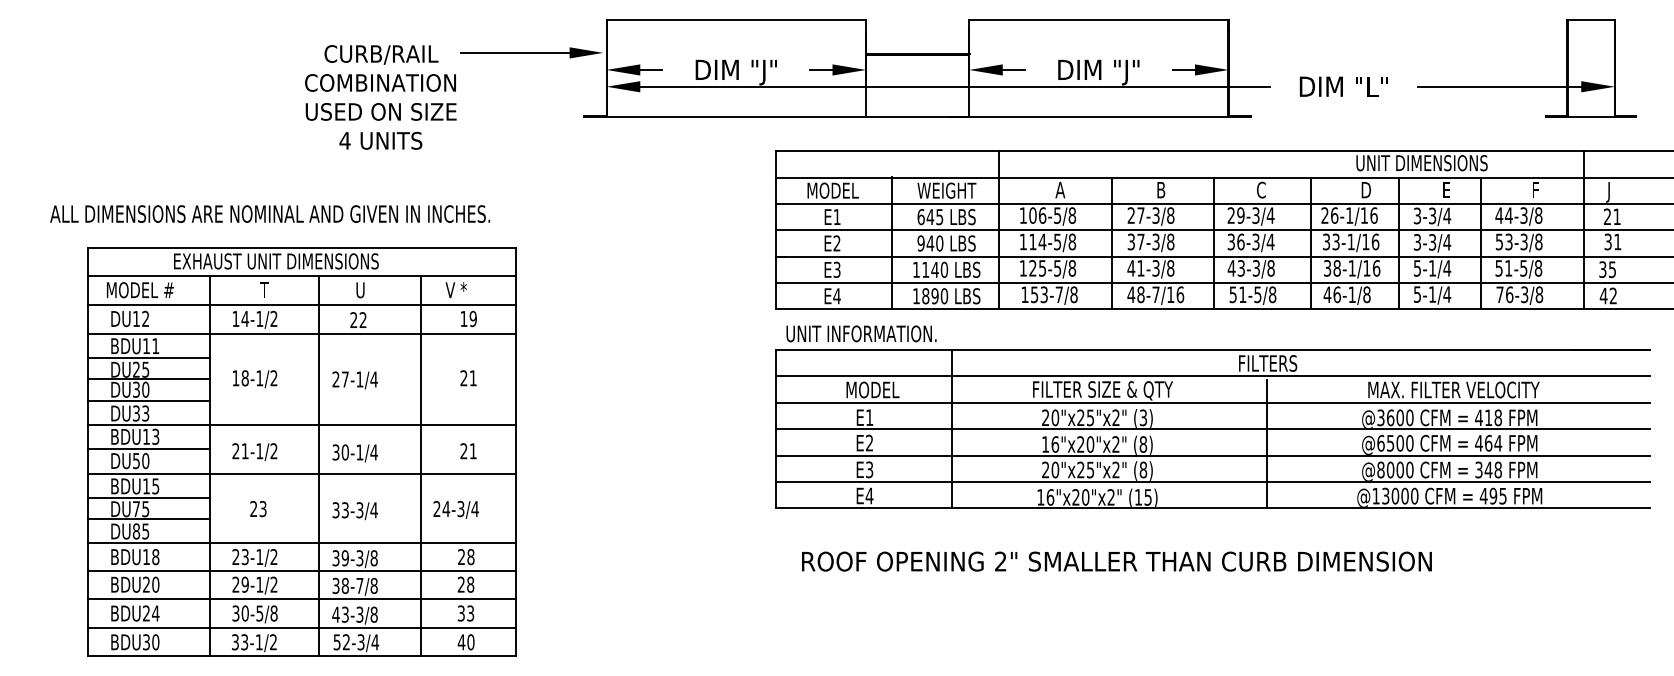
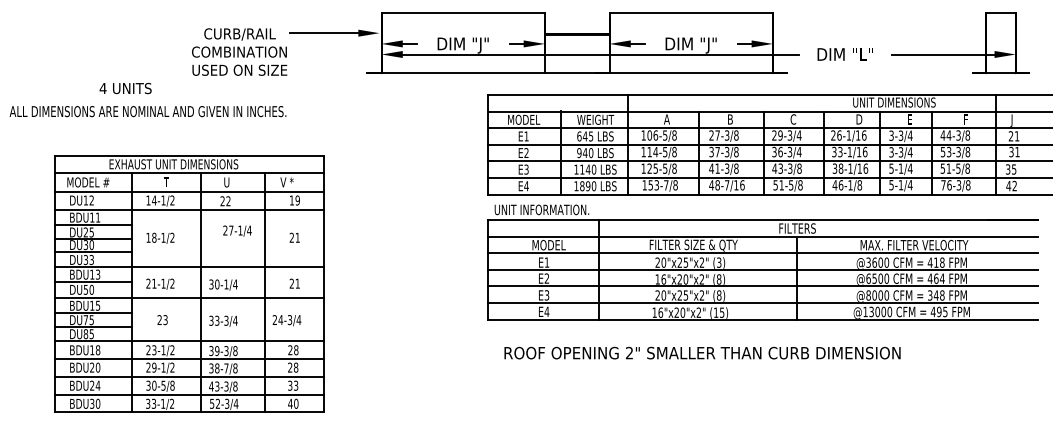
text: (380, 140) -> (125, 88), moved
text: (269, 213) -> (147, 111), moved
text: (355, 379) -> (237, 230), moved

